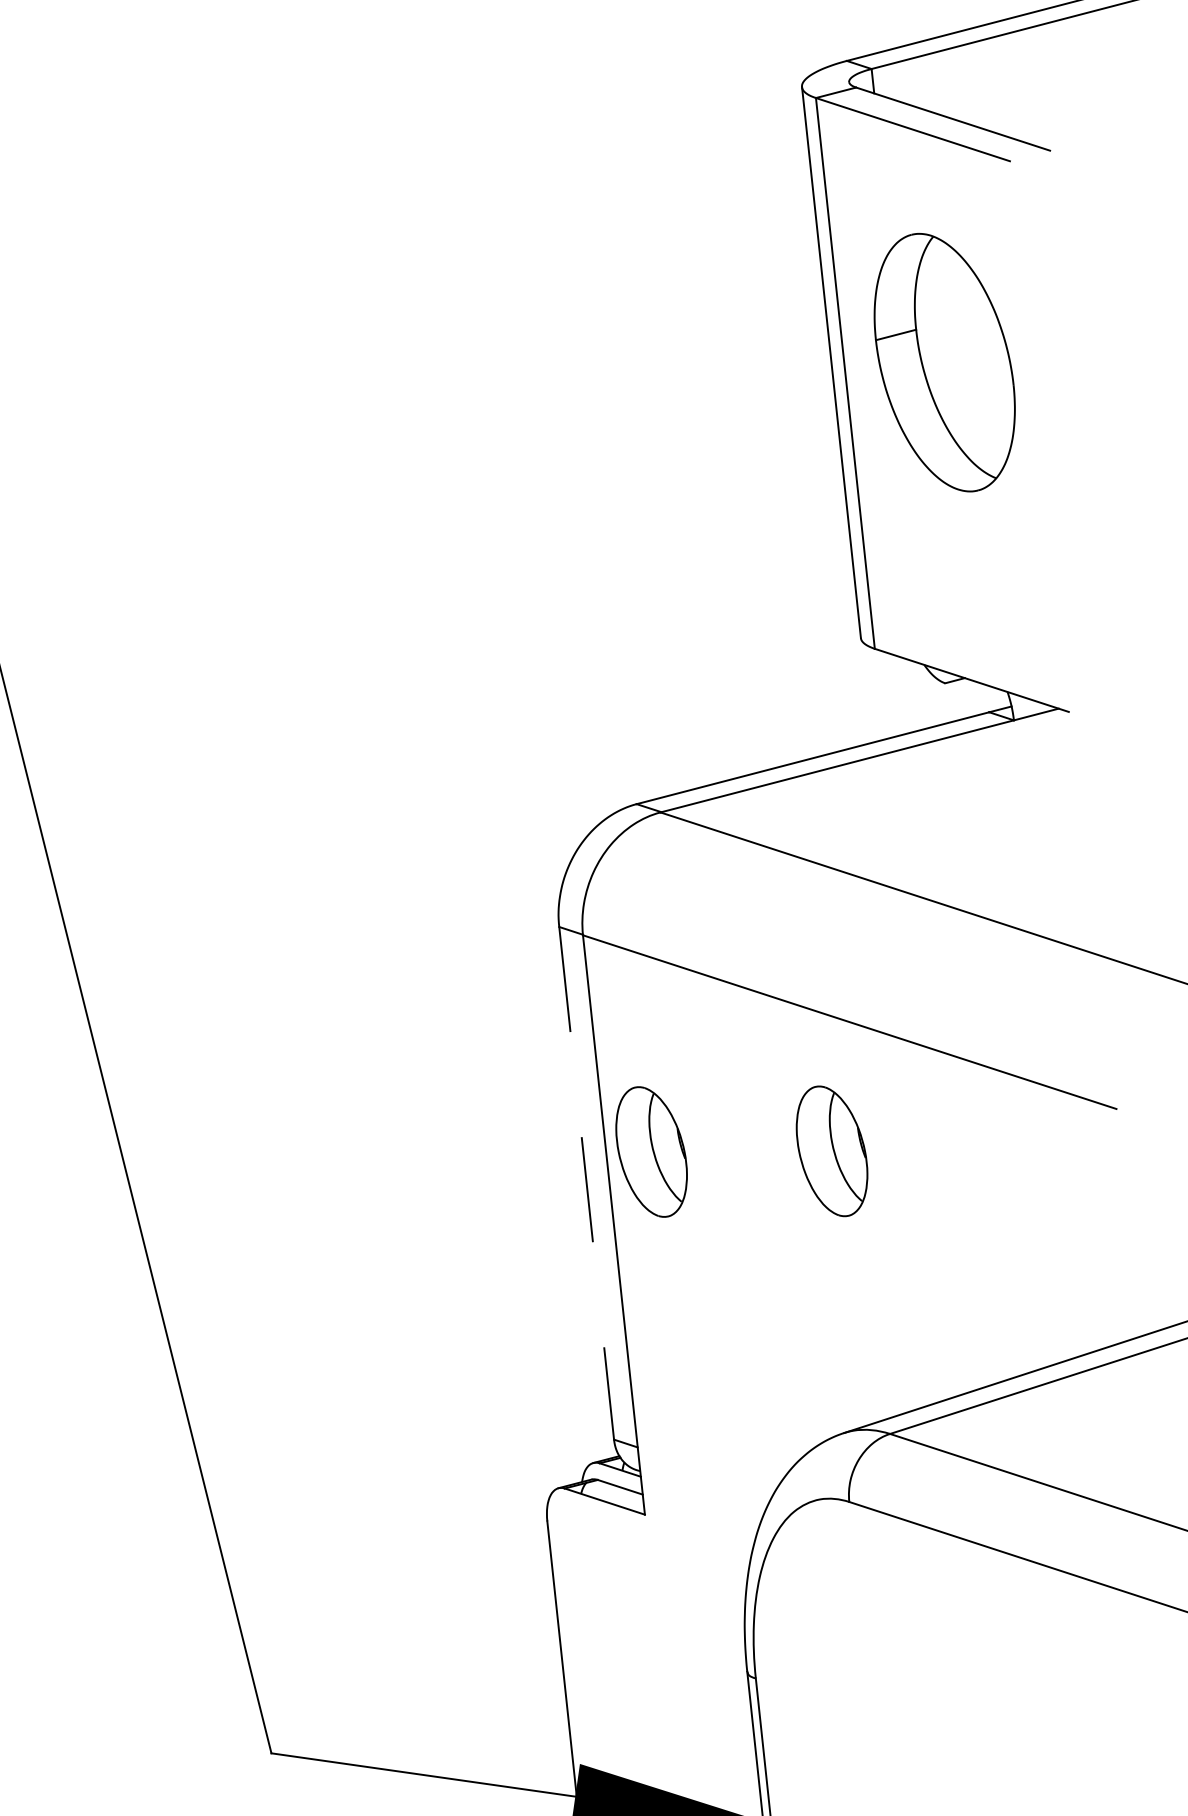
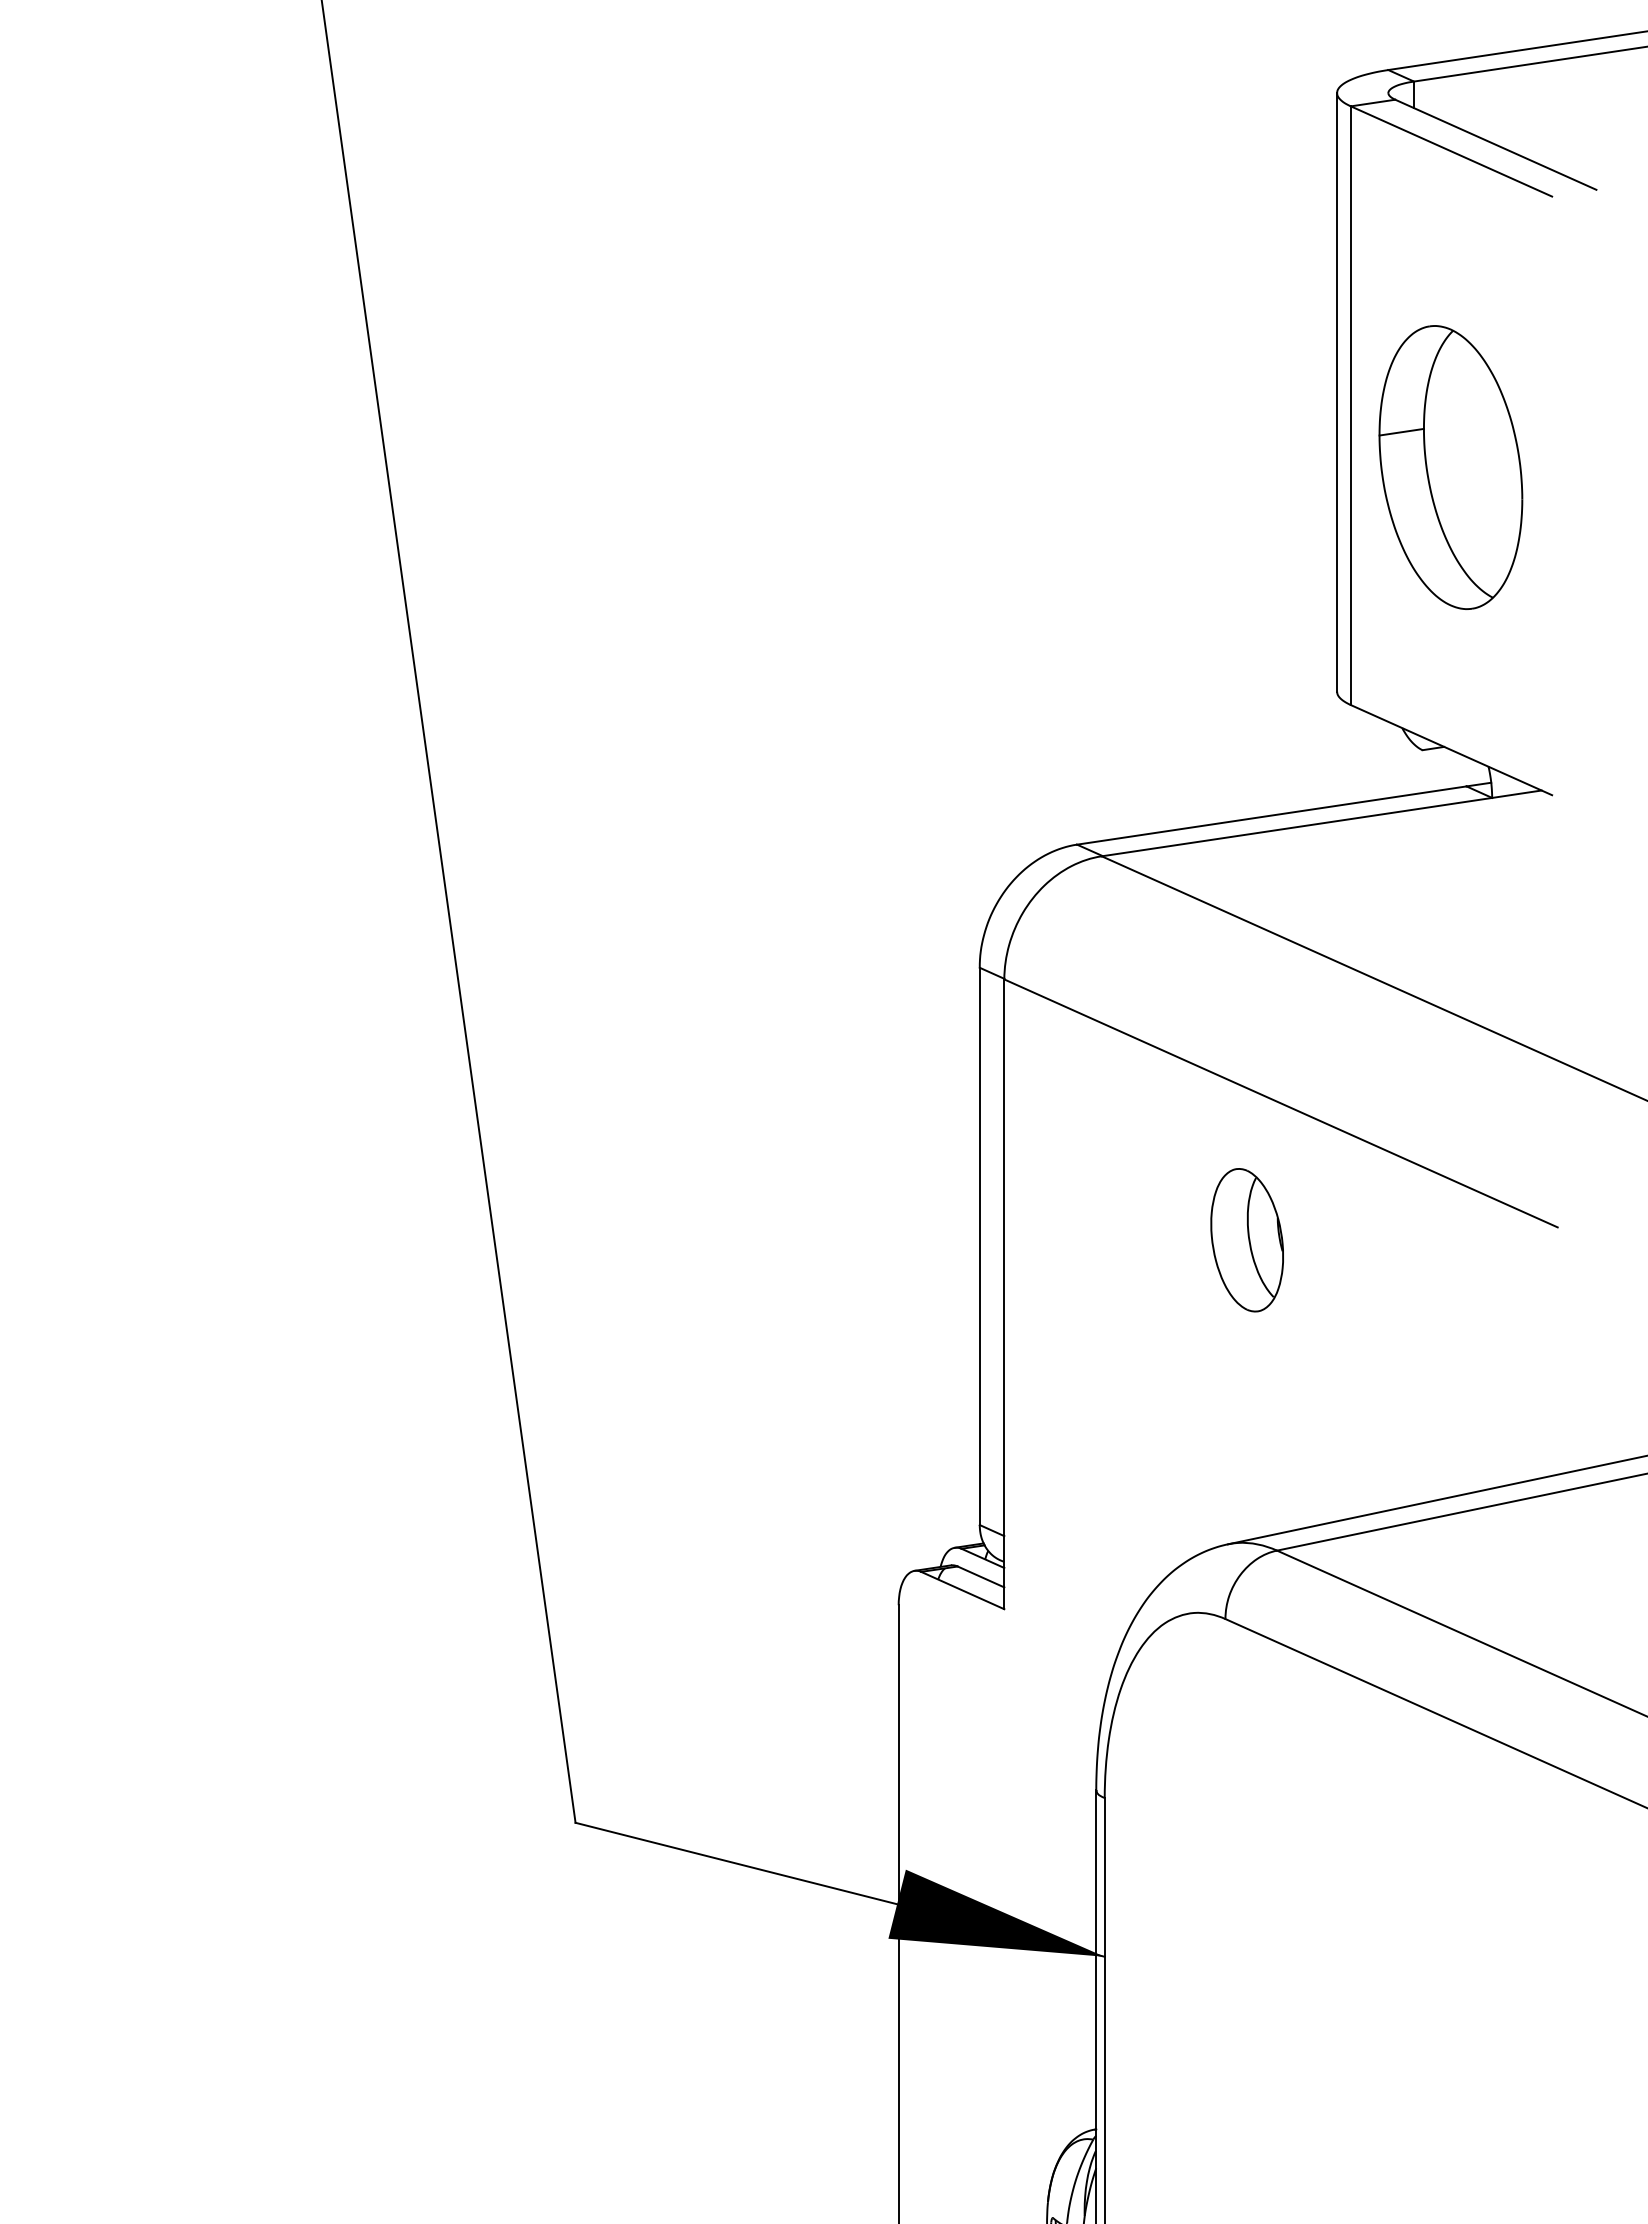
part: (944, 362) -> (1450, 467), moved
part: (651, 1152) -> (1052, 1220), removed
line: (586, 1183) -> (979, 1246), dashed -> solid

